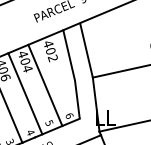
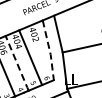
line: (73, 76) -> (49, 51), solid -> dashed
line: (25, 93) -> (17, 63), solid -> dashed

